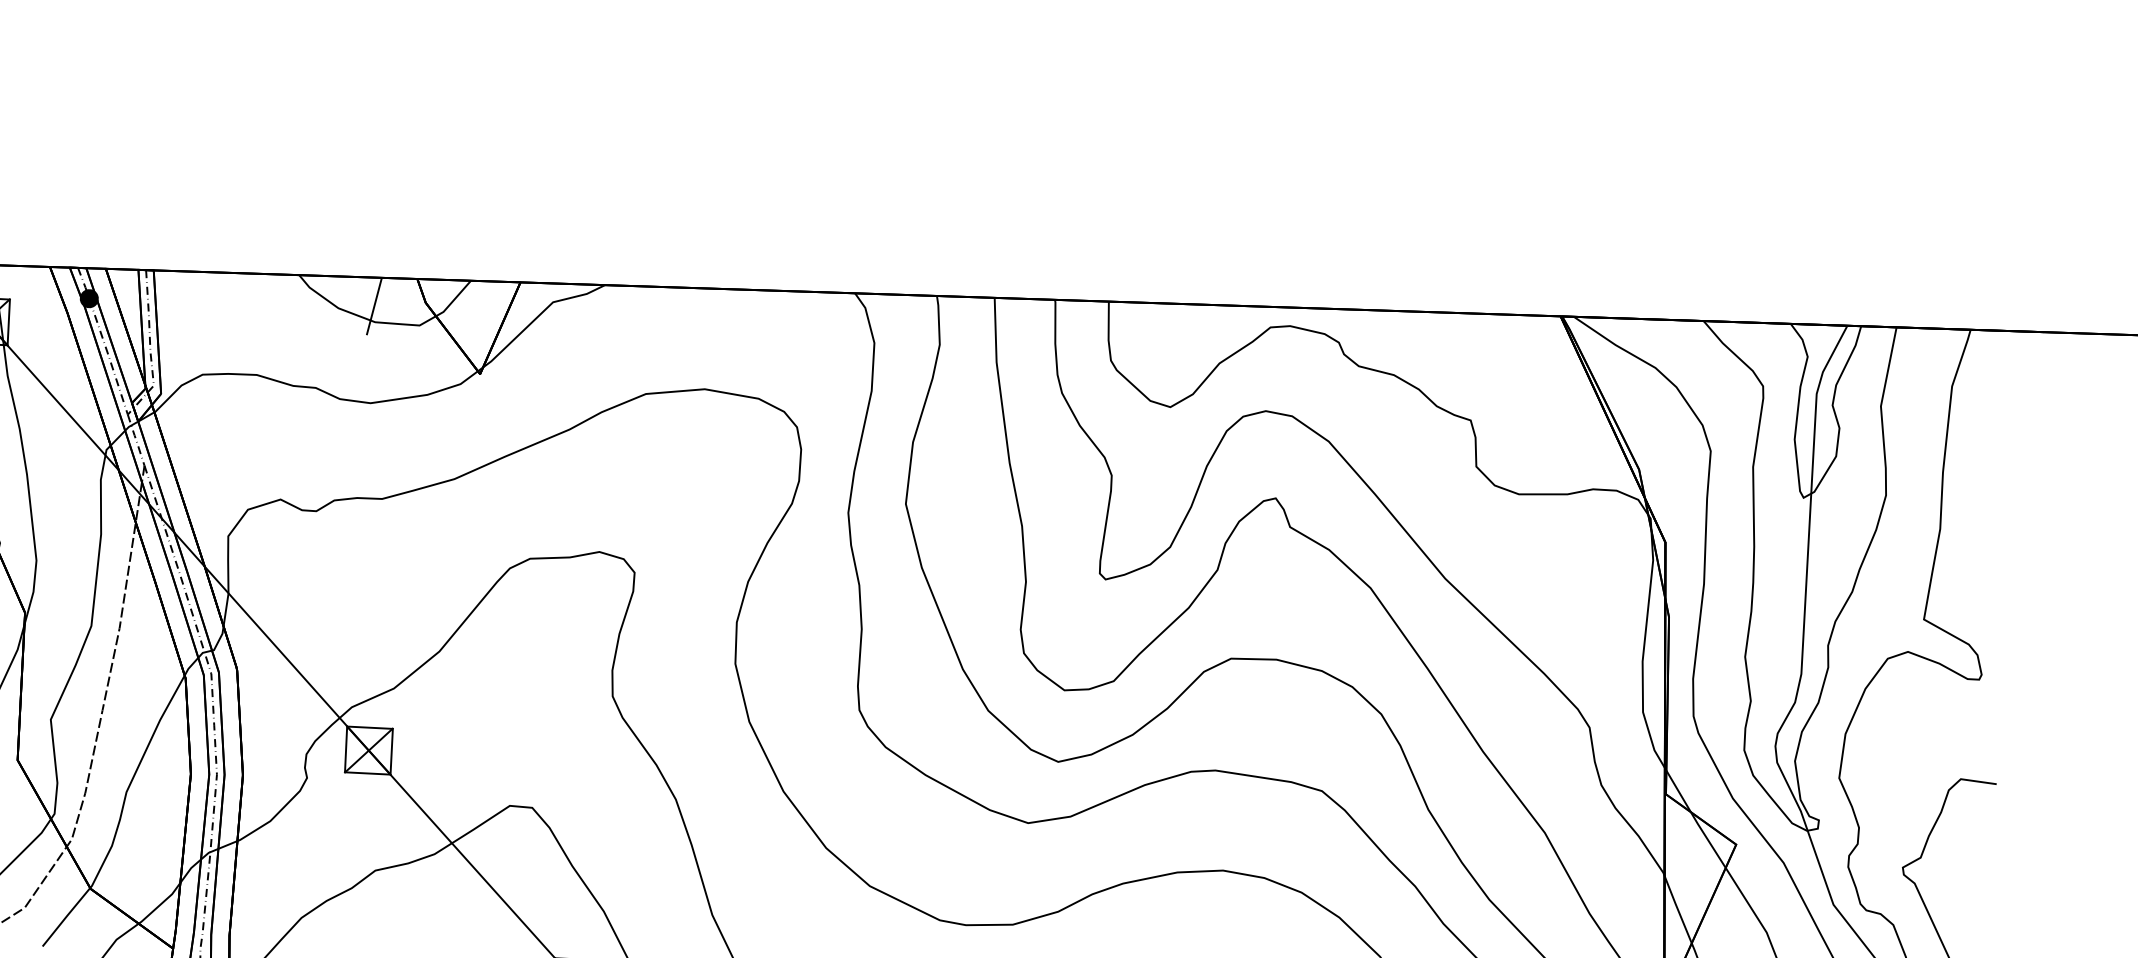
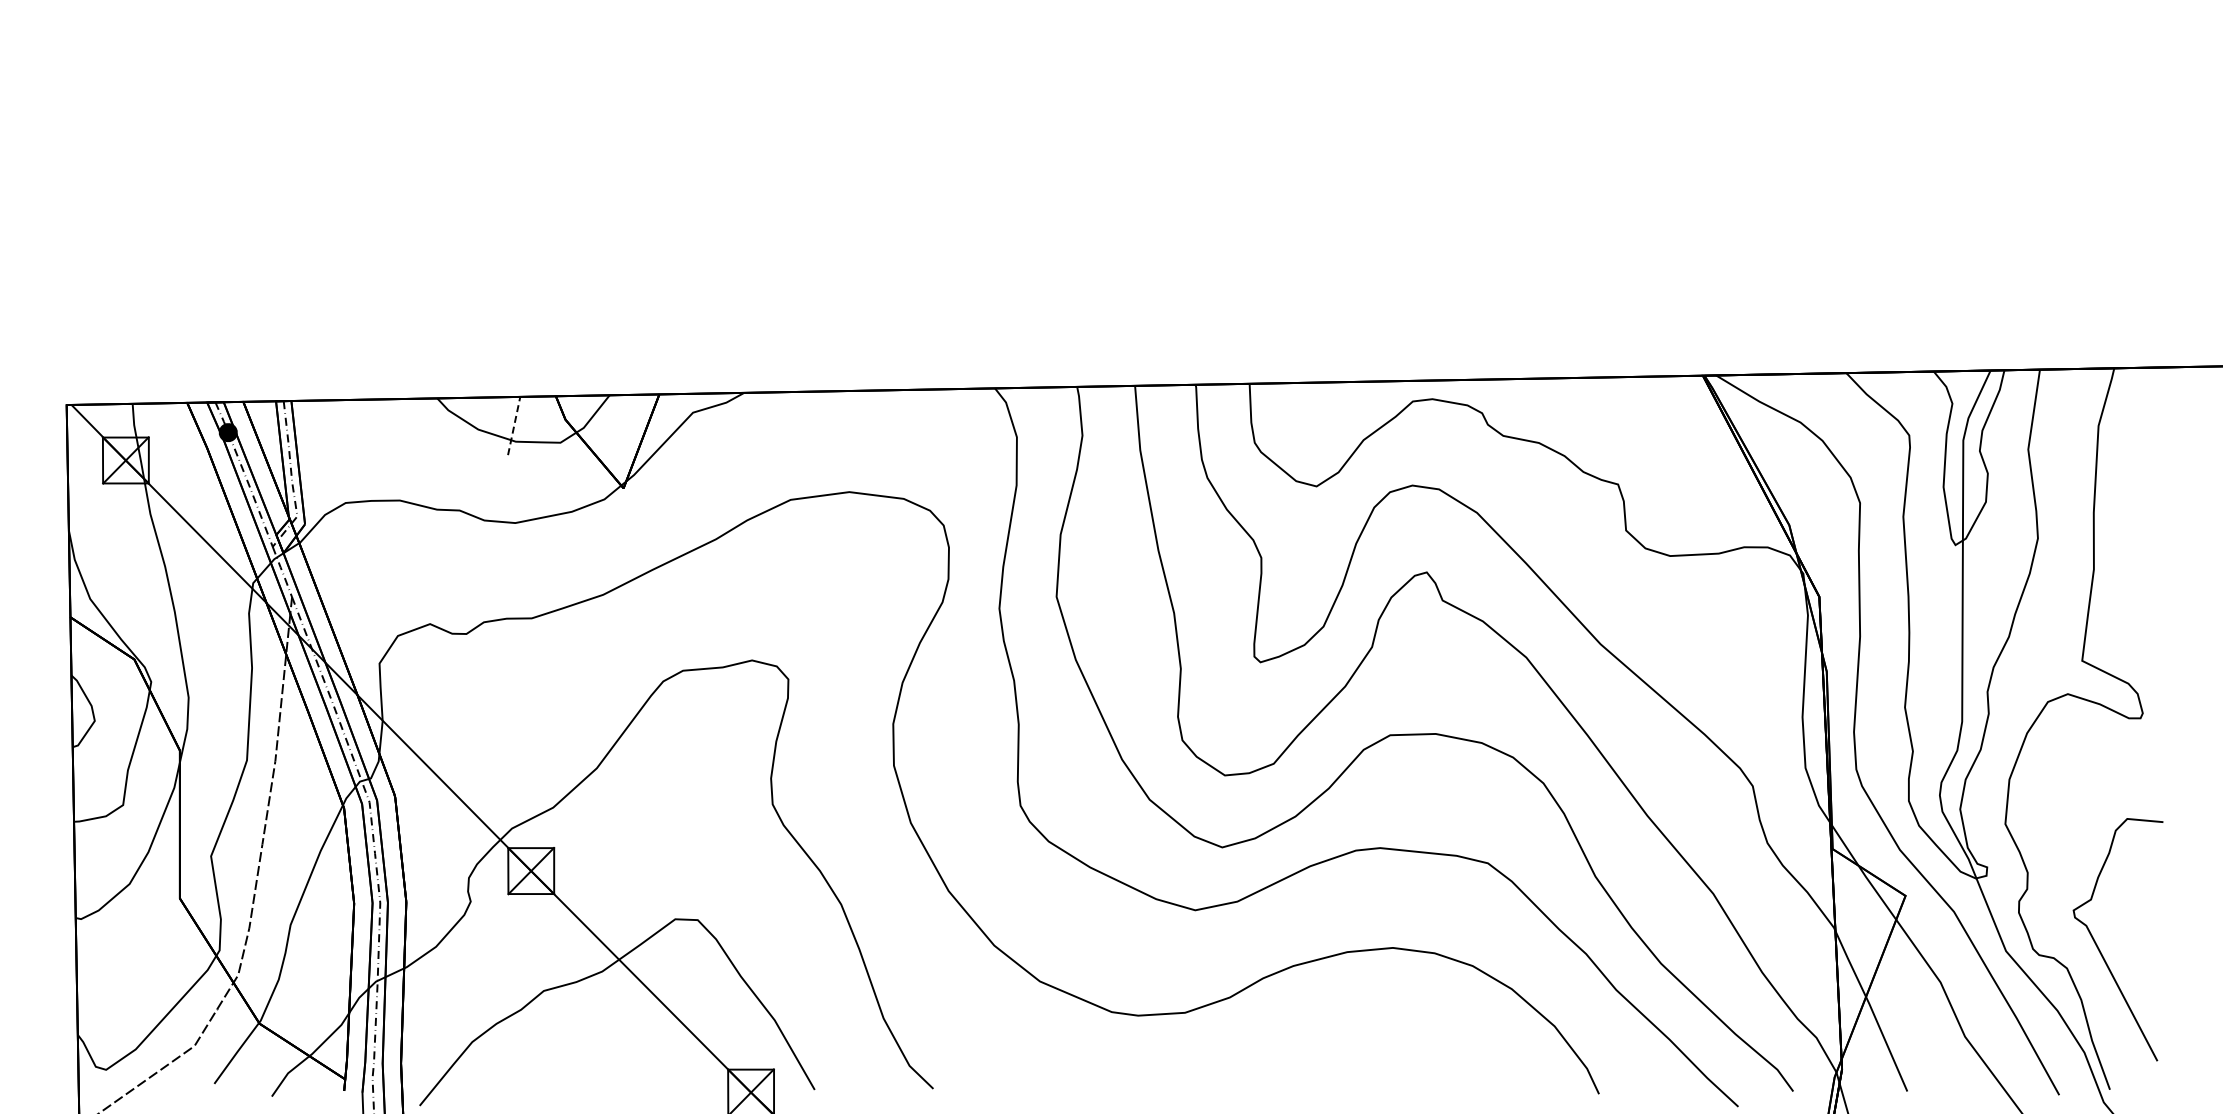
line: (374, 307) -> (514, 426), solid -> dashed

